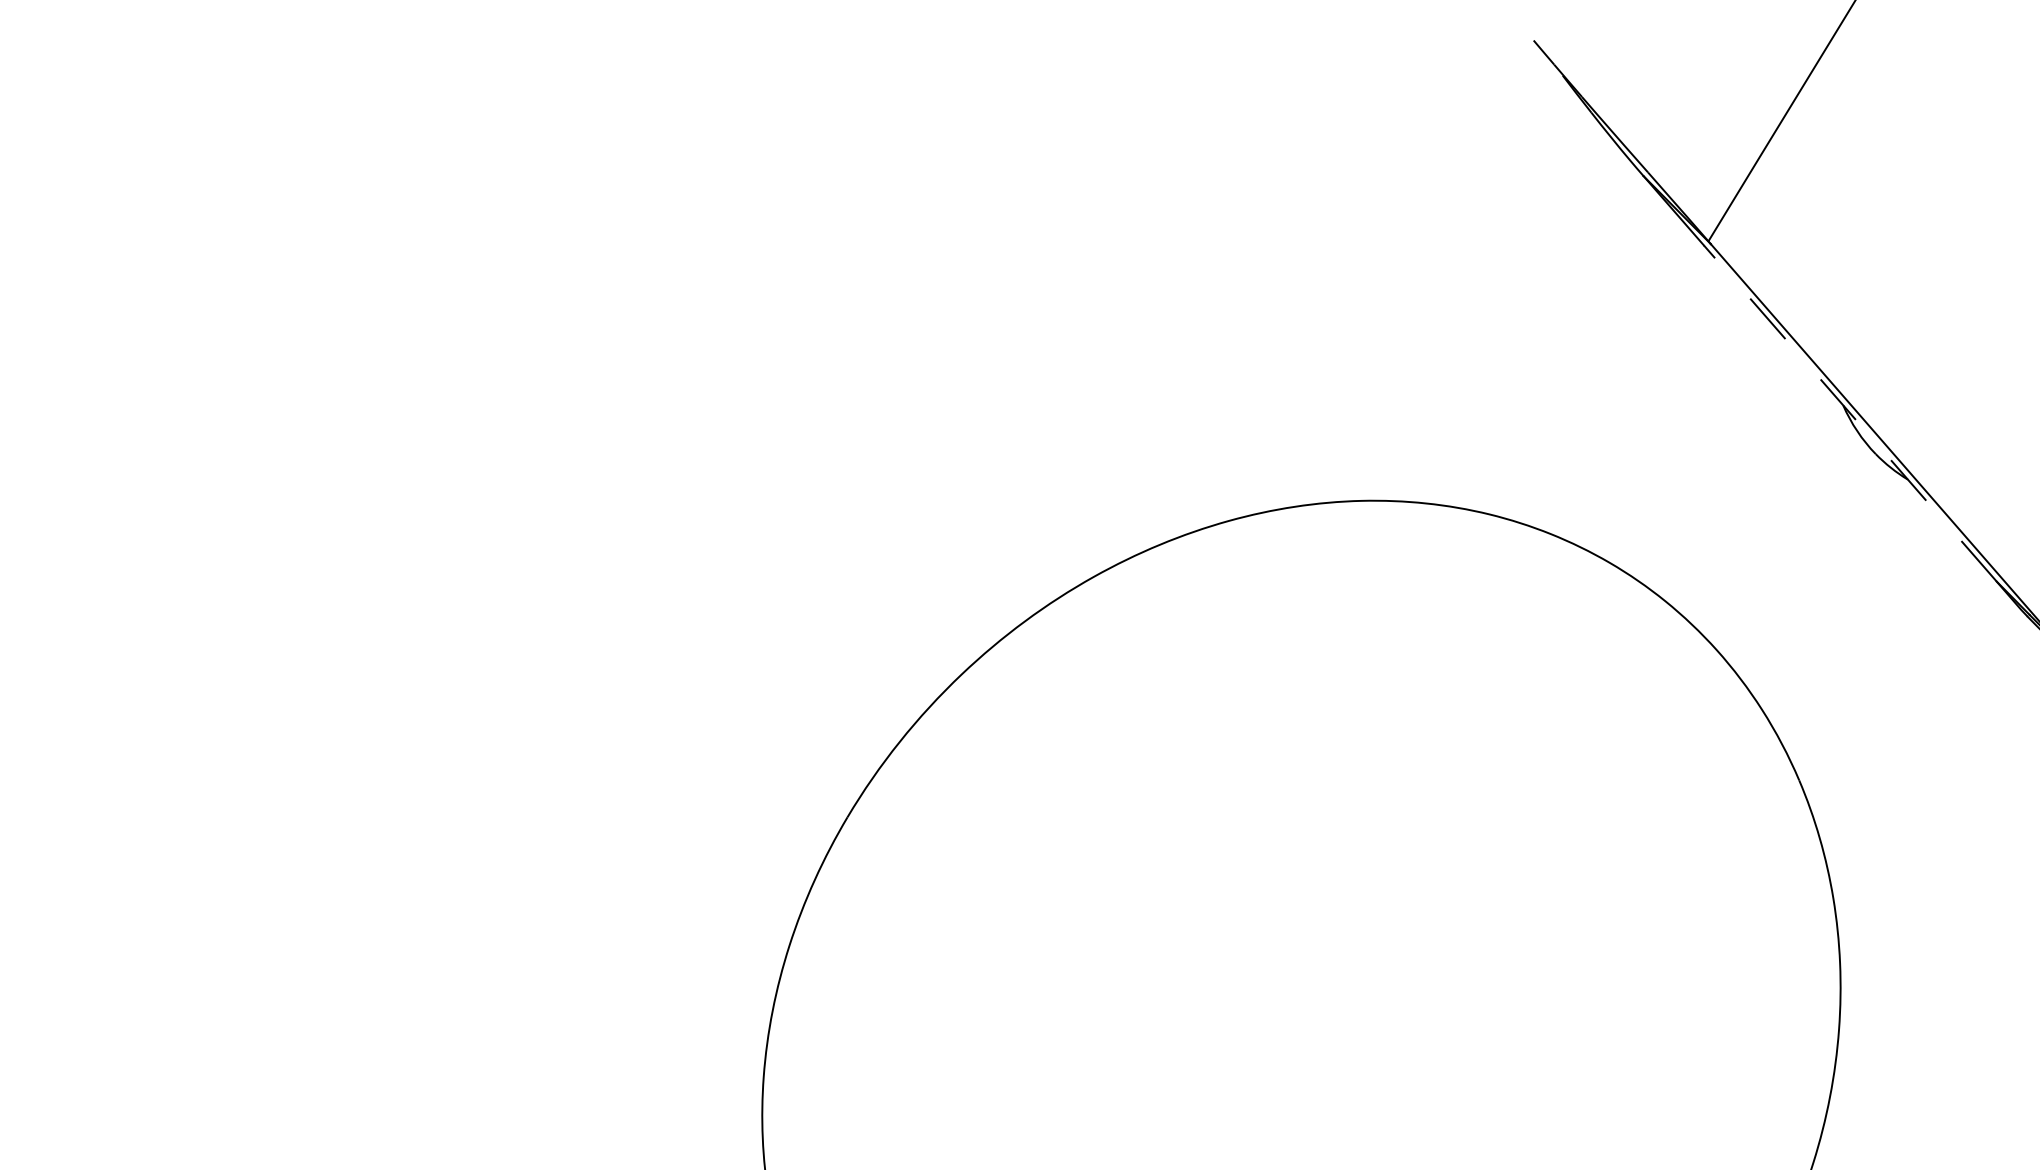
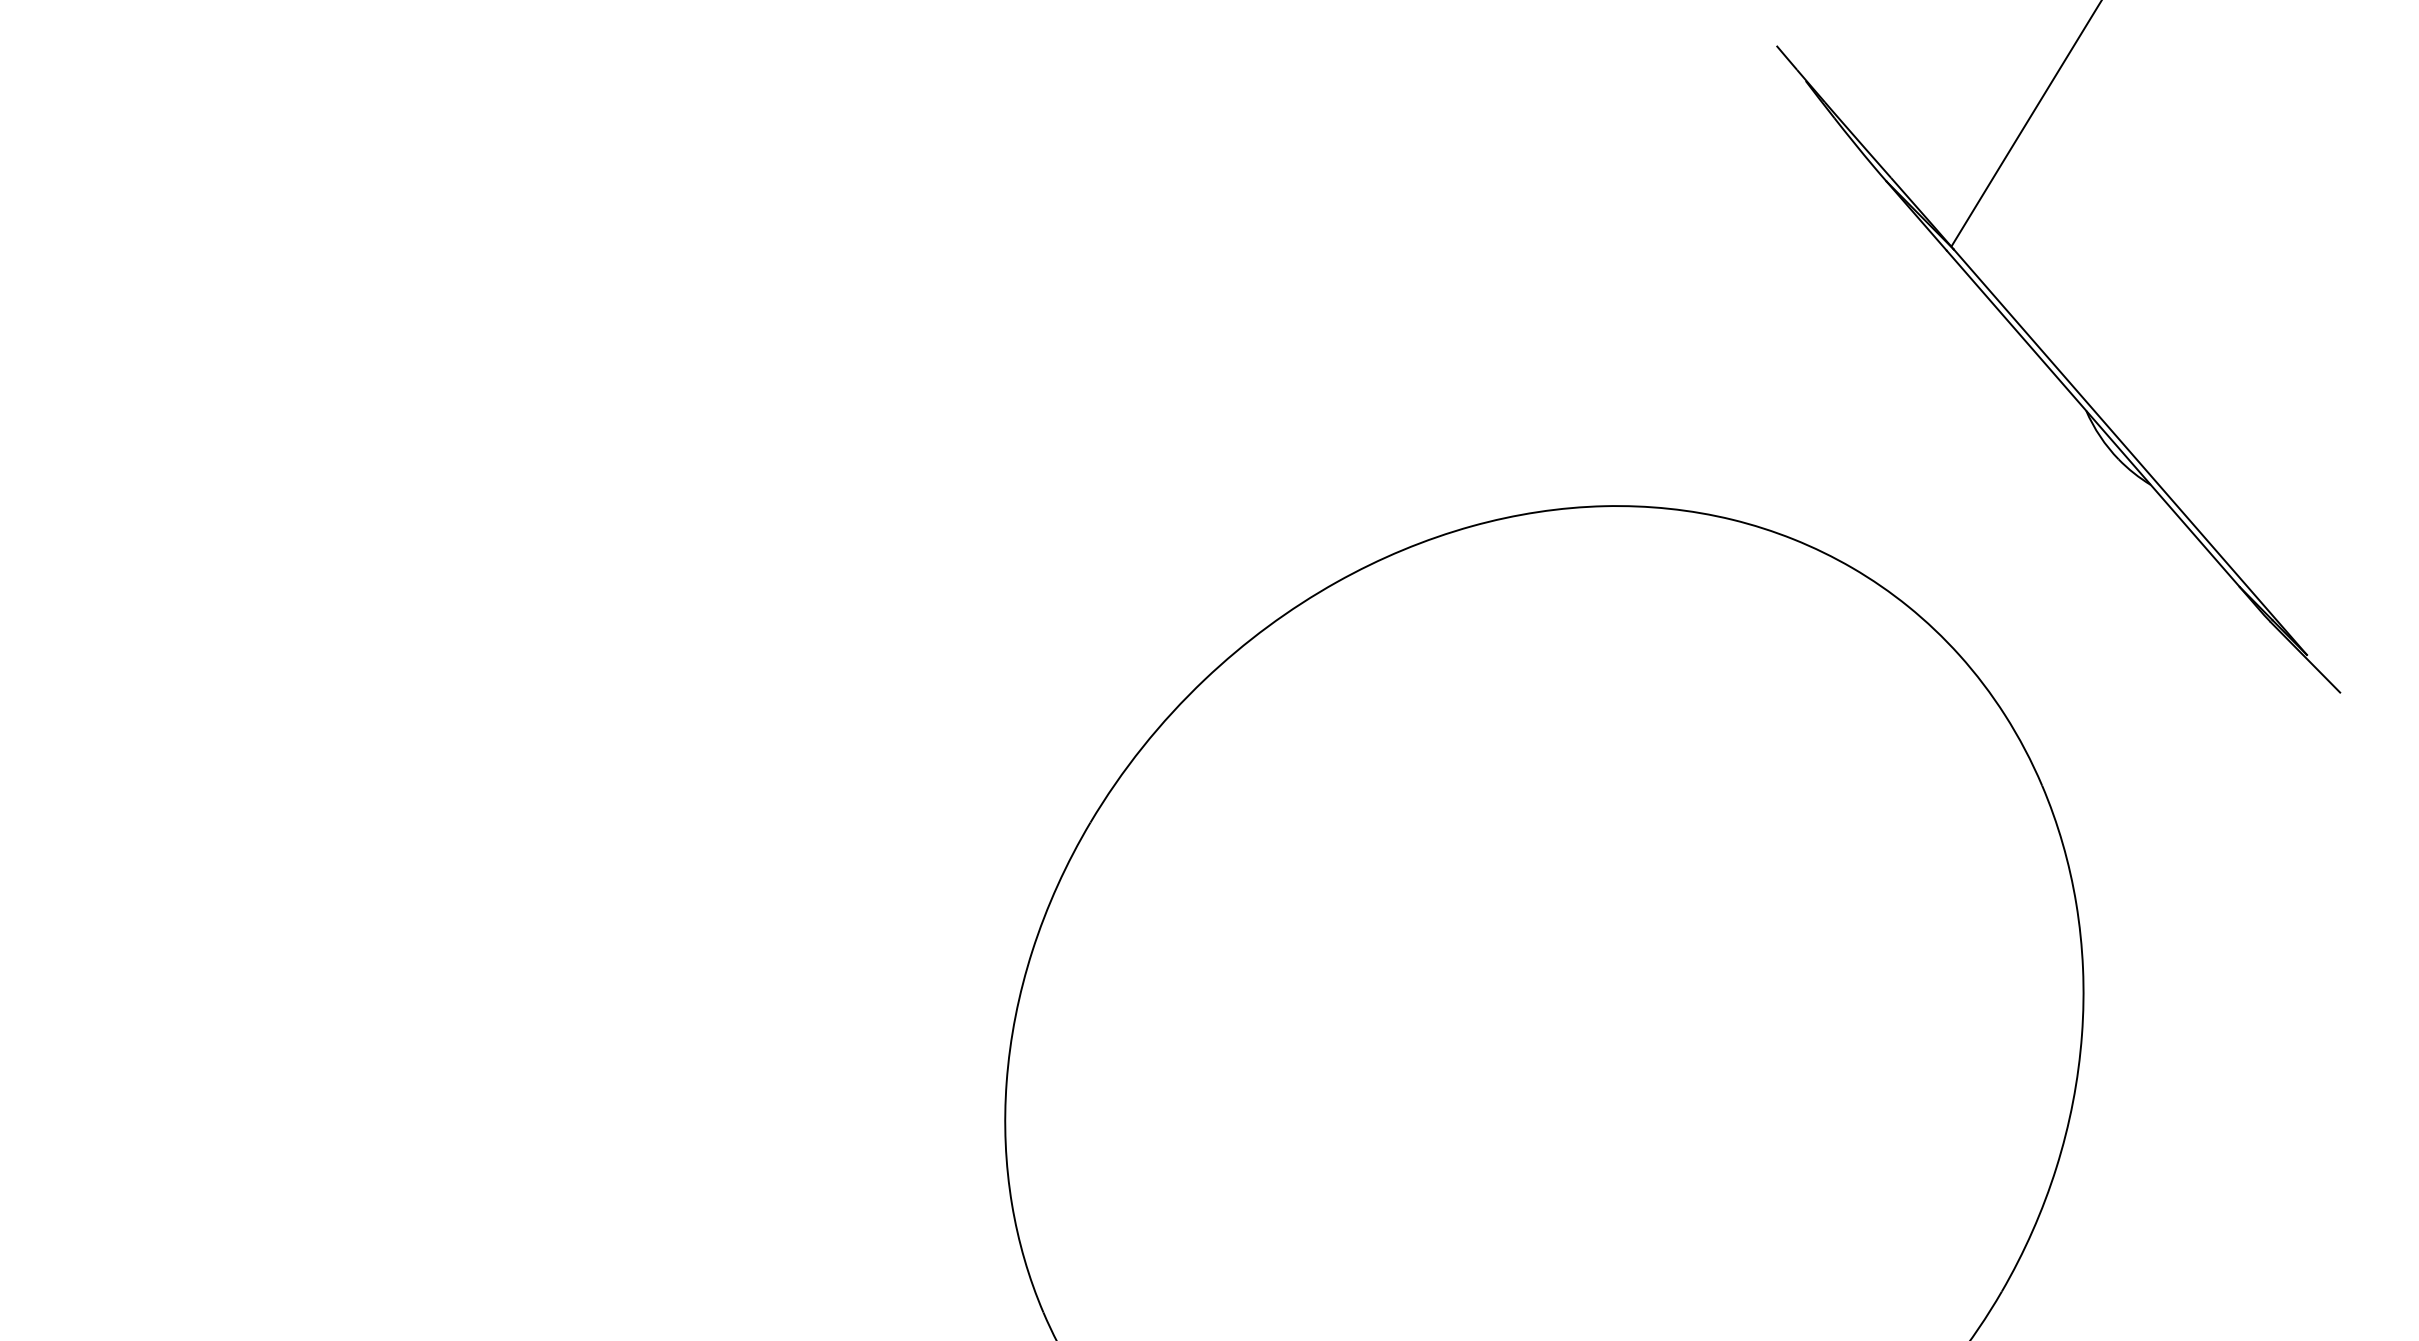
line: (1850, 413) -> (2093, 418), dashed -> solid

